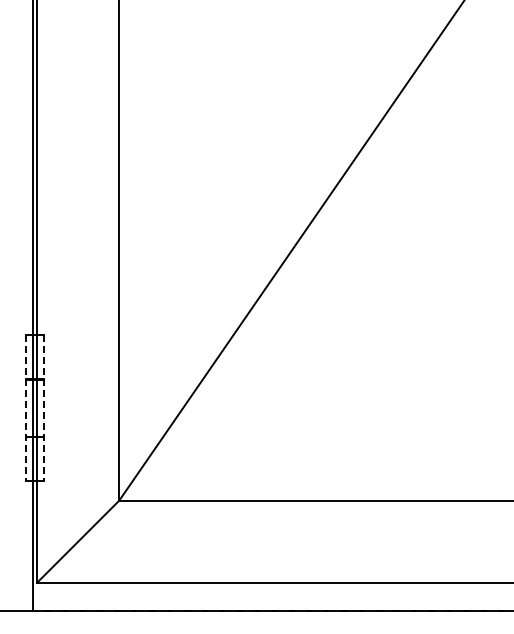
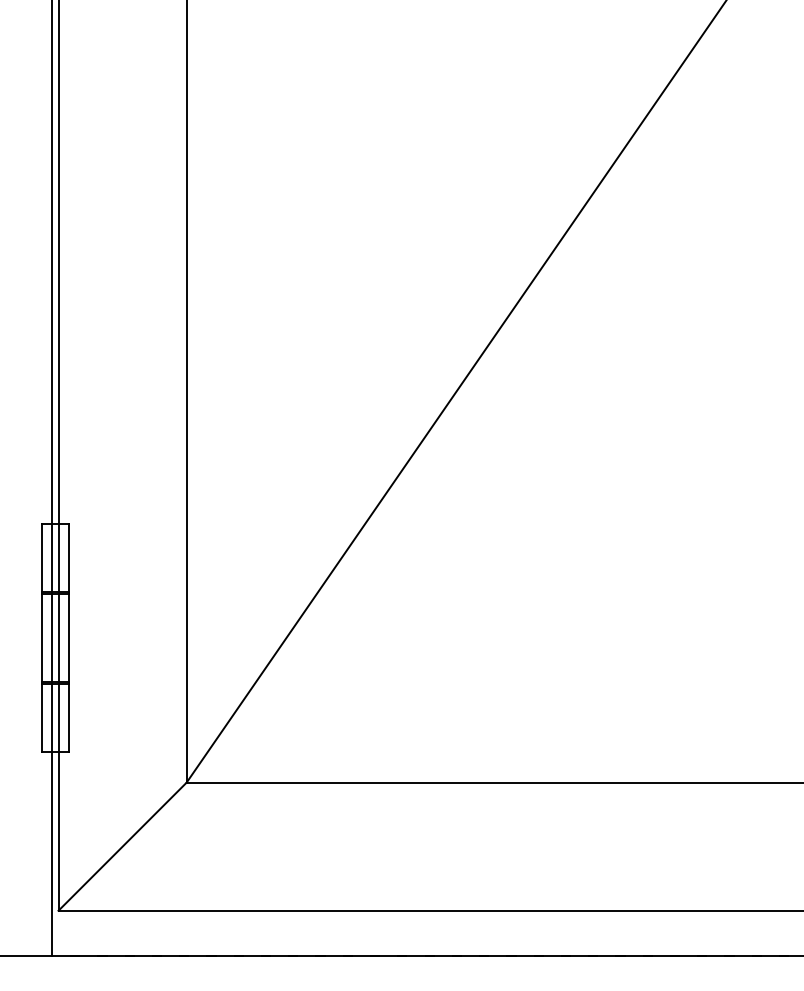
line: (26, 408) -> (41, 638), dashed -> solid
line: (43, 408) -> (68, 638), dashed -> solid

